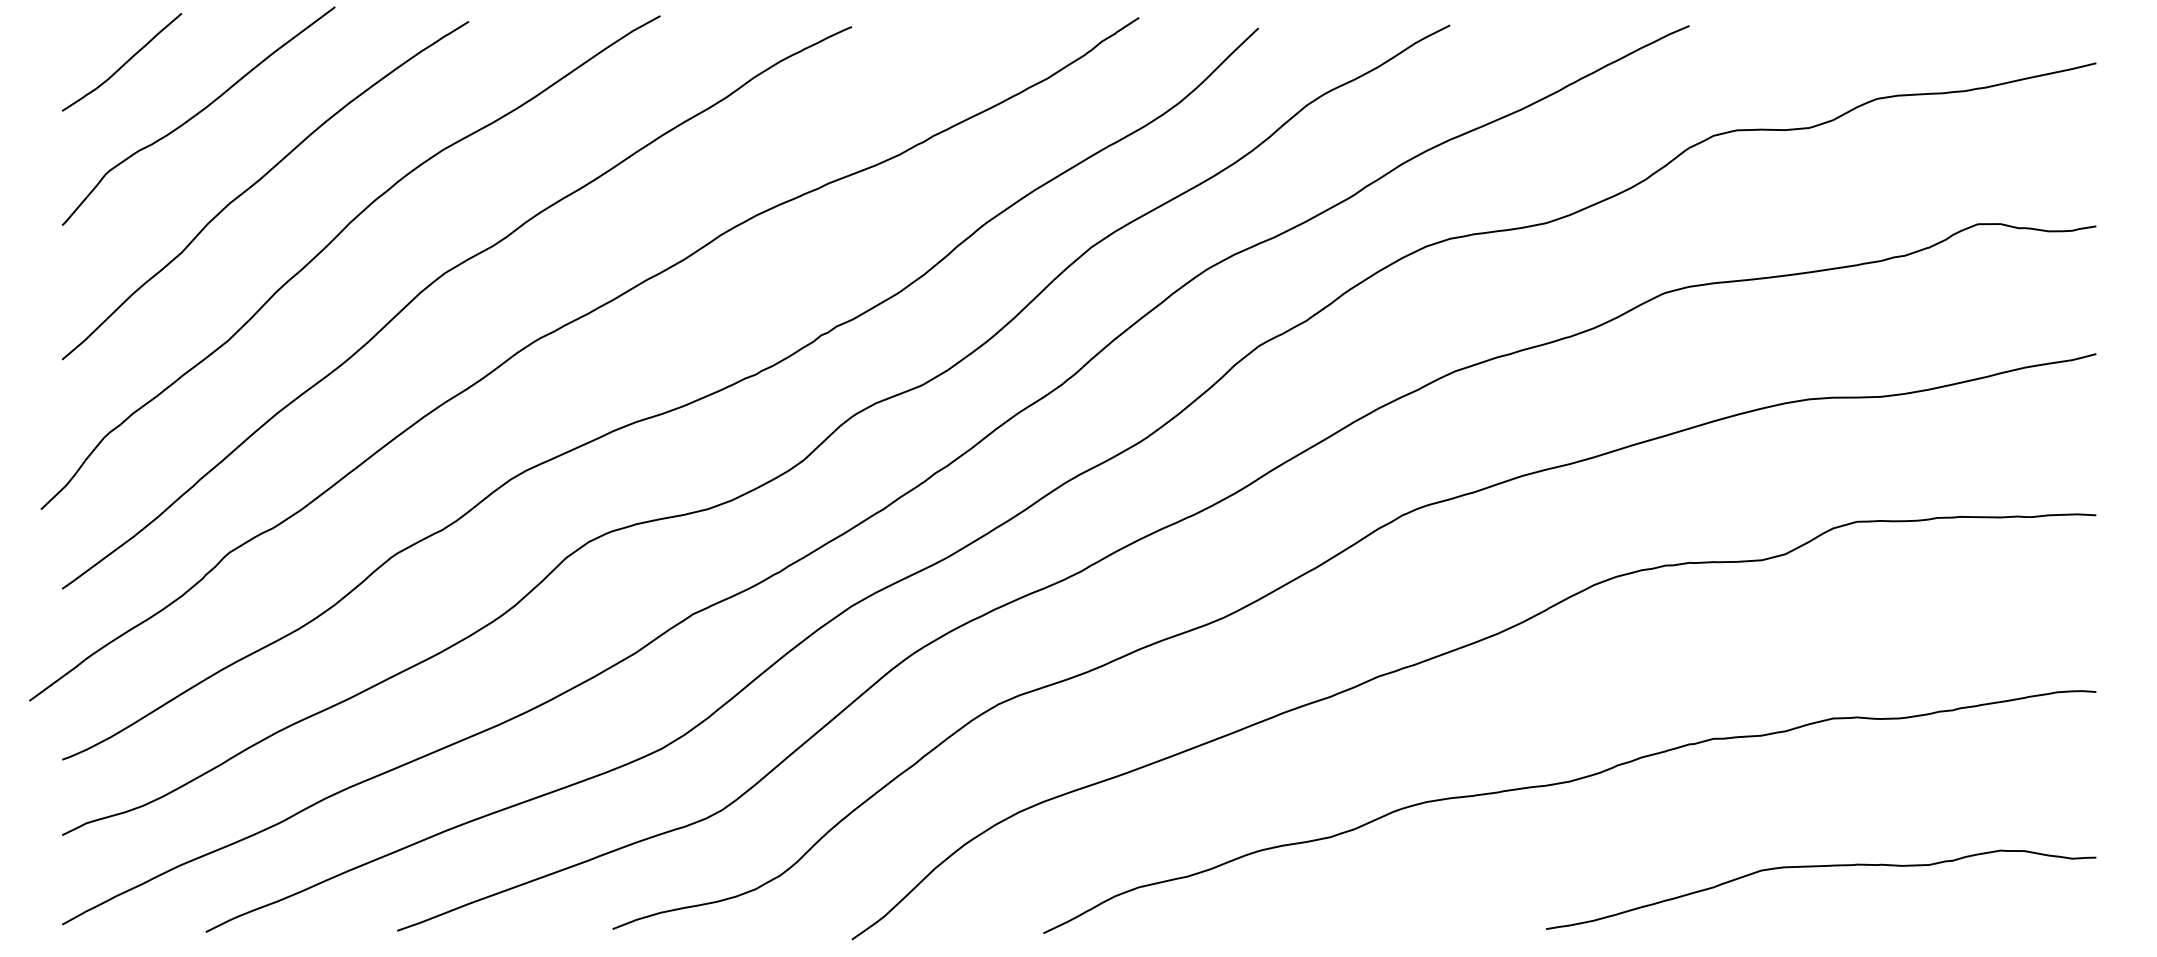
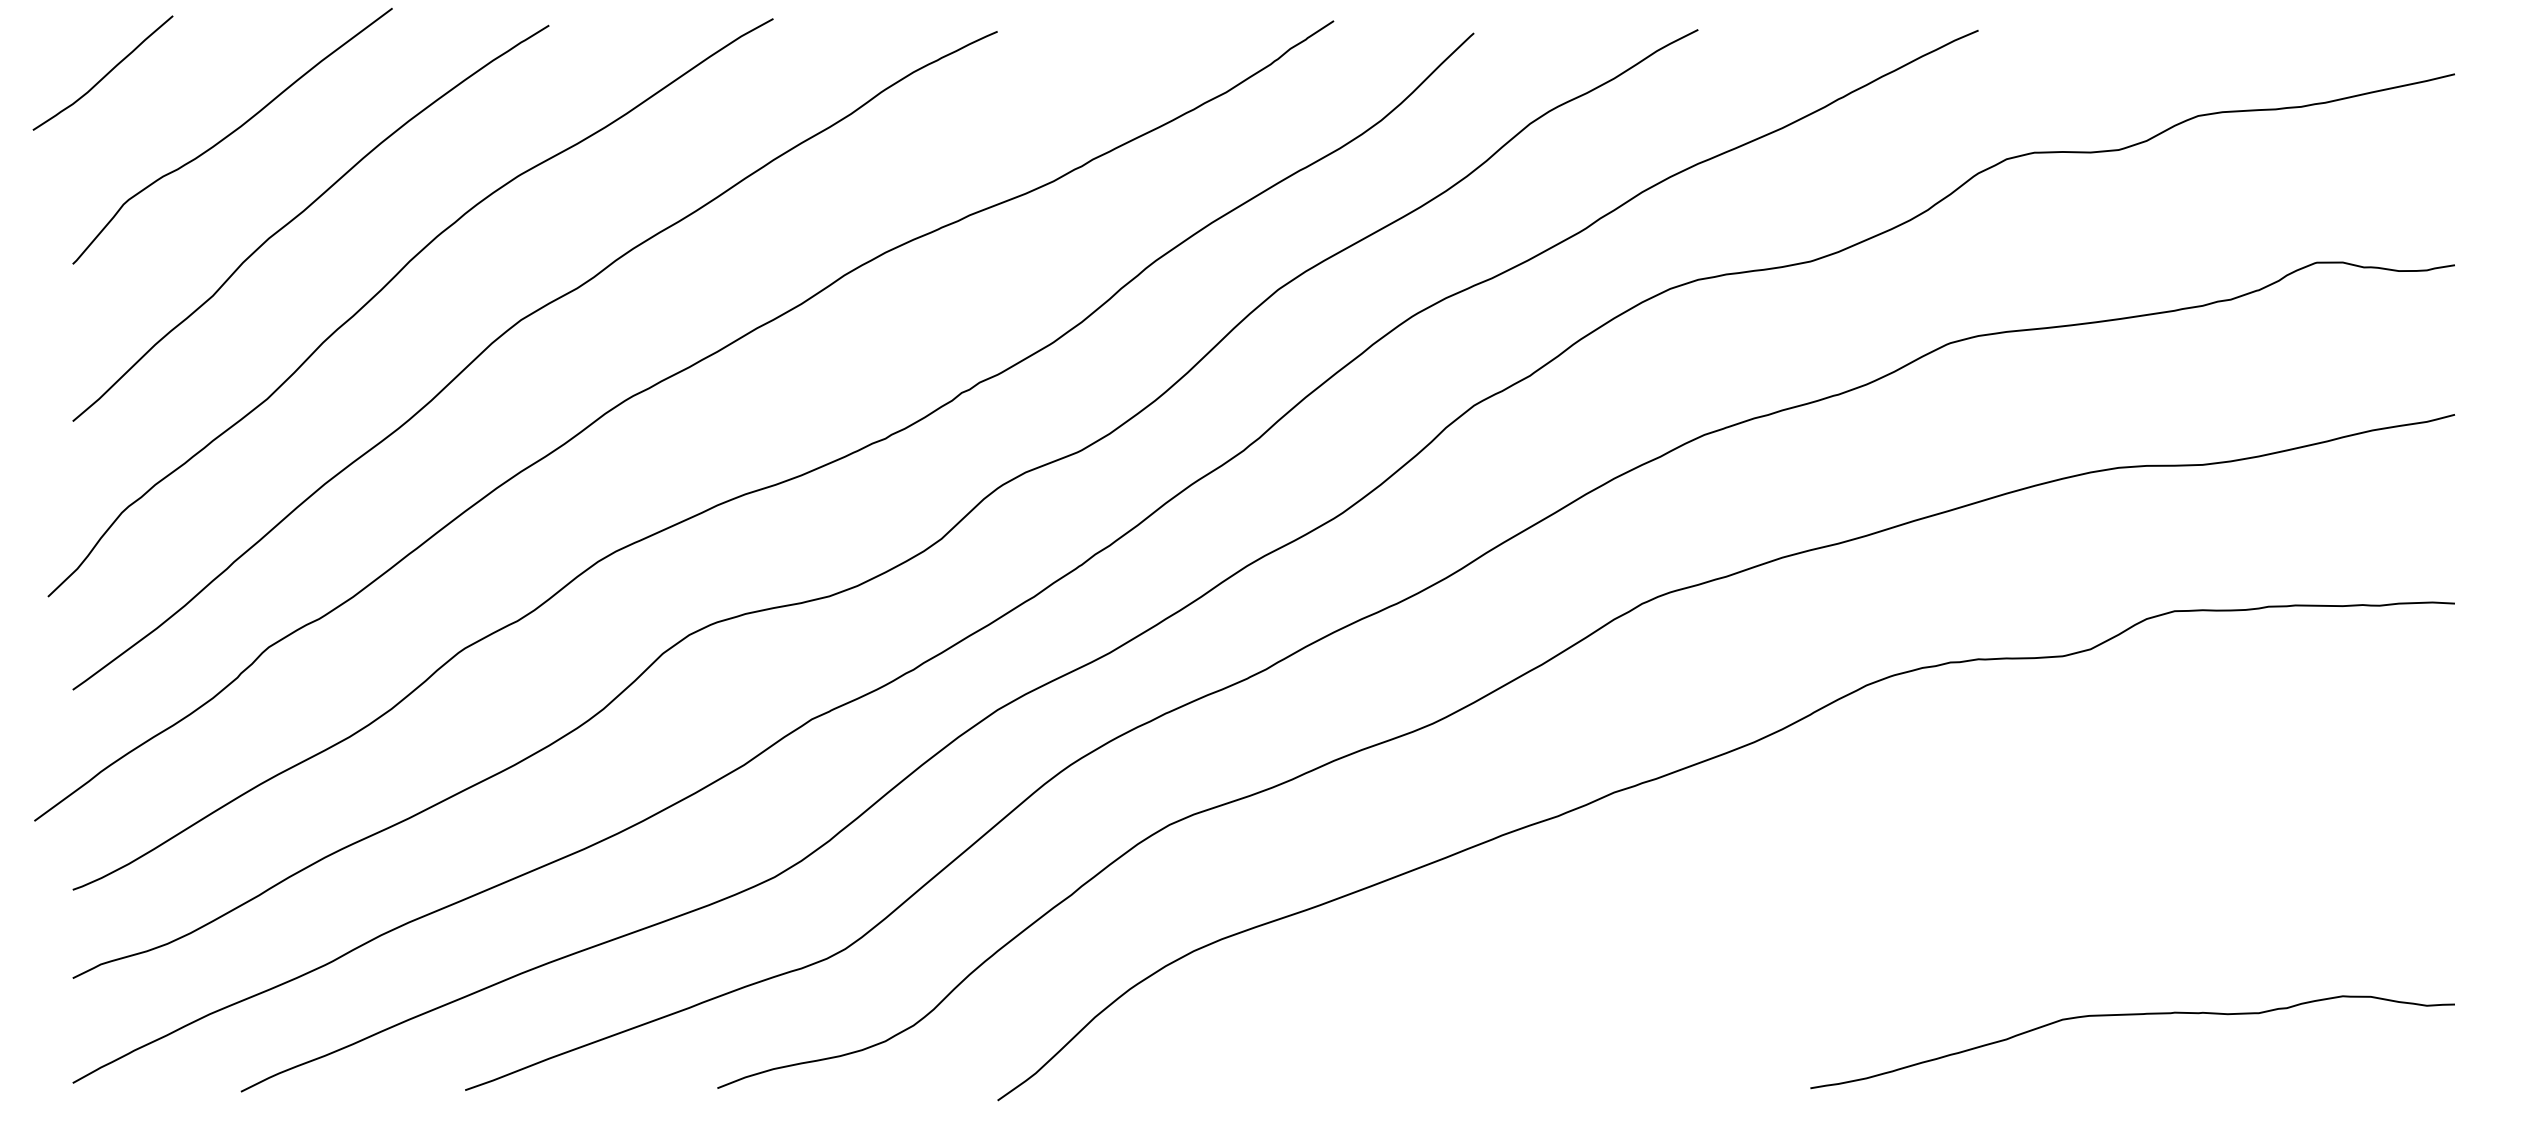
curve: (123, 63) -> (104, 74), moved
curve: (1566, 783) -> (1834, 917), removed

